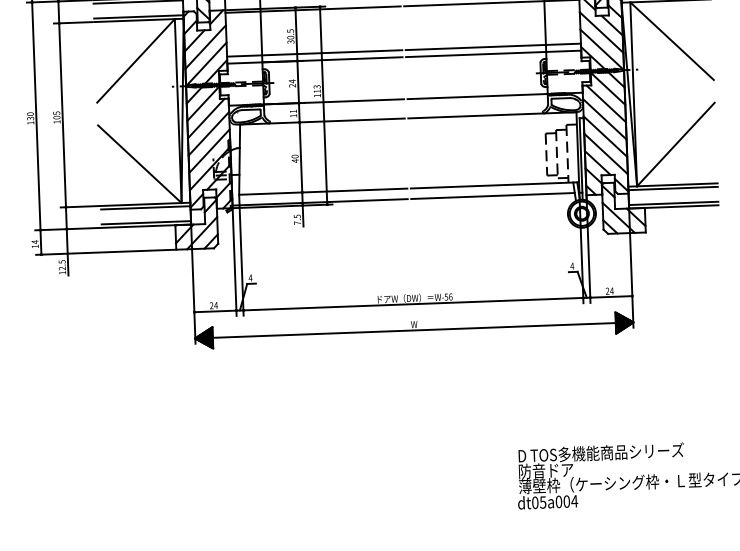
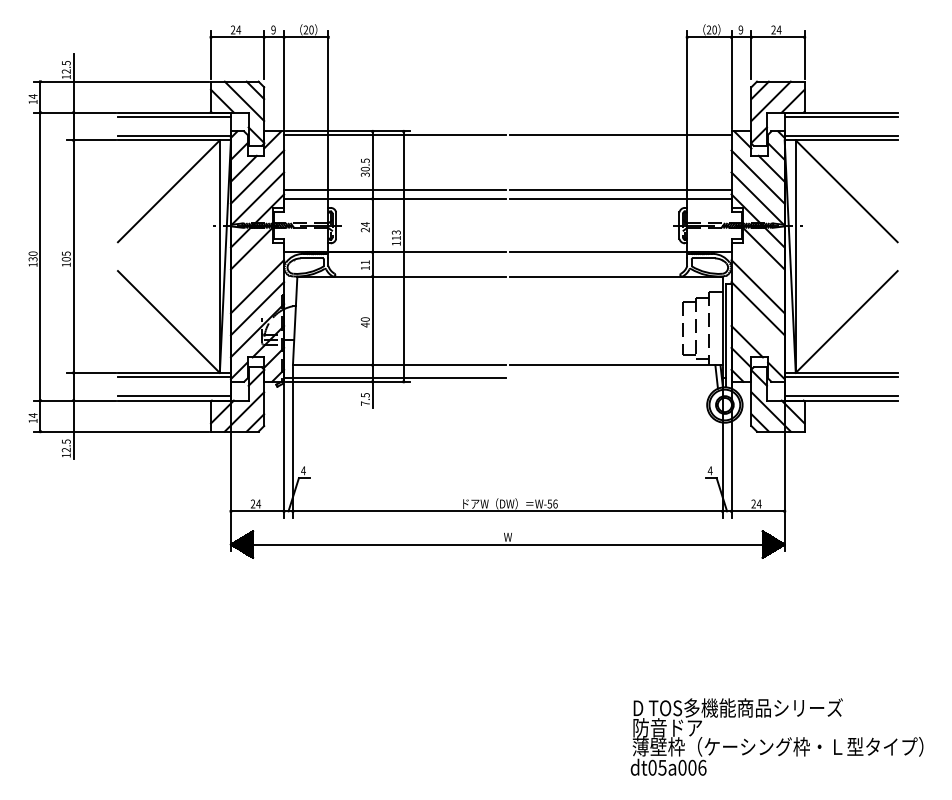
line: (606, 103) -> (760, 267), removed
line: (205, 118) -> (254, 267), removed
line: (605, 153) -> (757, 330), removed
line: (493, 196) -> (613, 378), removed
text: (573, 501) -> (701, 767), dt05a004 -> dt05a006

